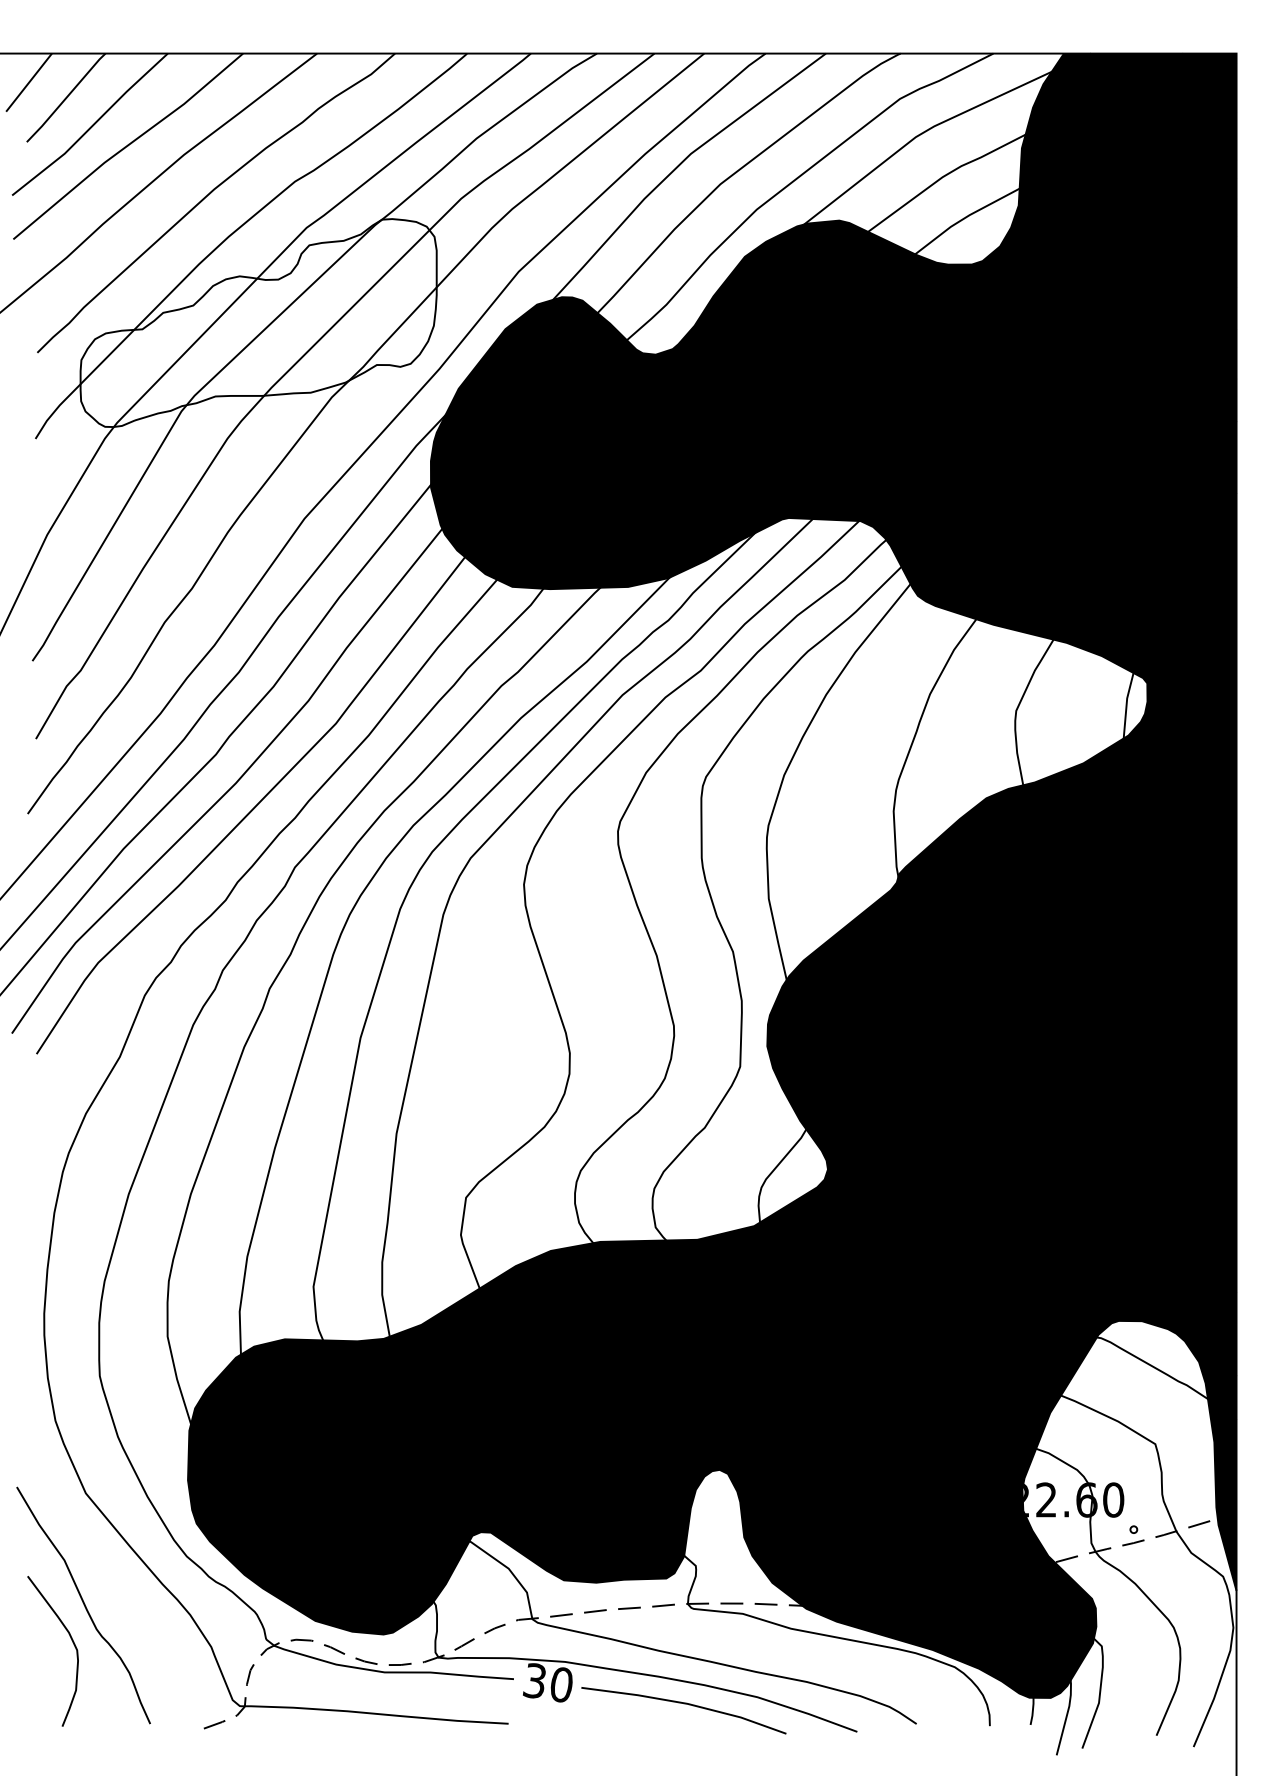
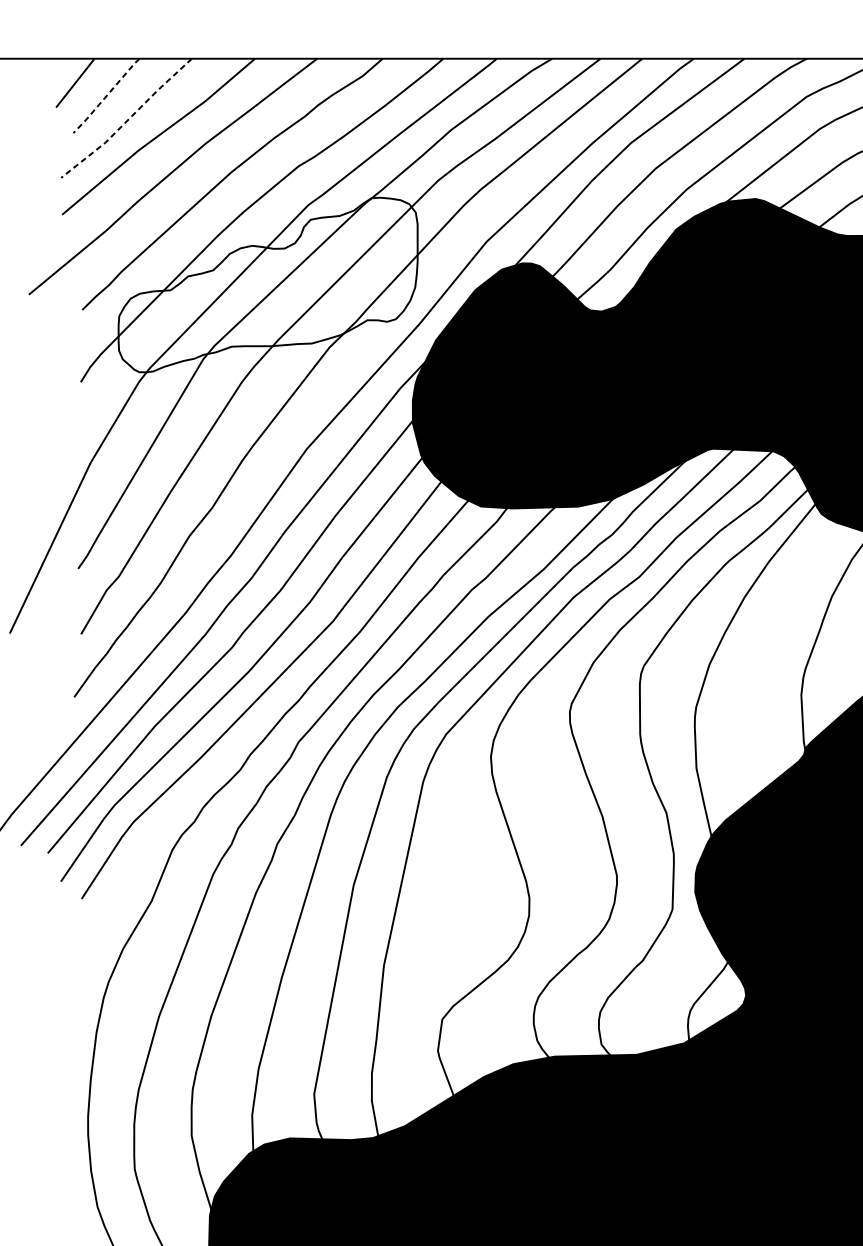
line: (66, 97) -> (106, 95), solid -> dashed
line: (91, 127) -> (127, 120), solid -> dashed

